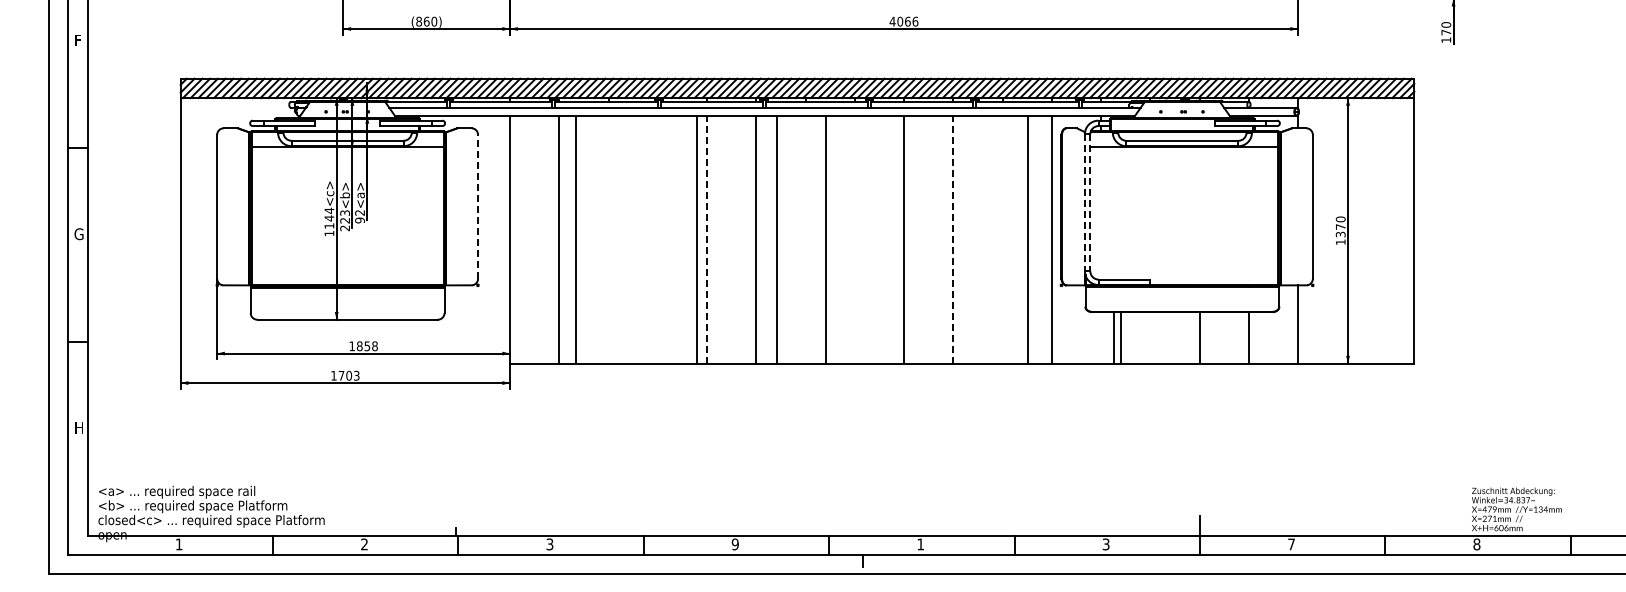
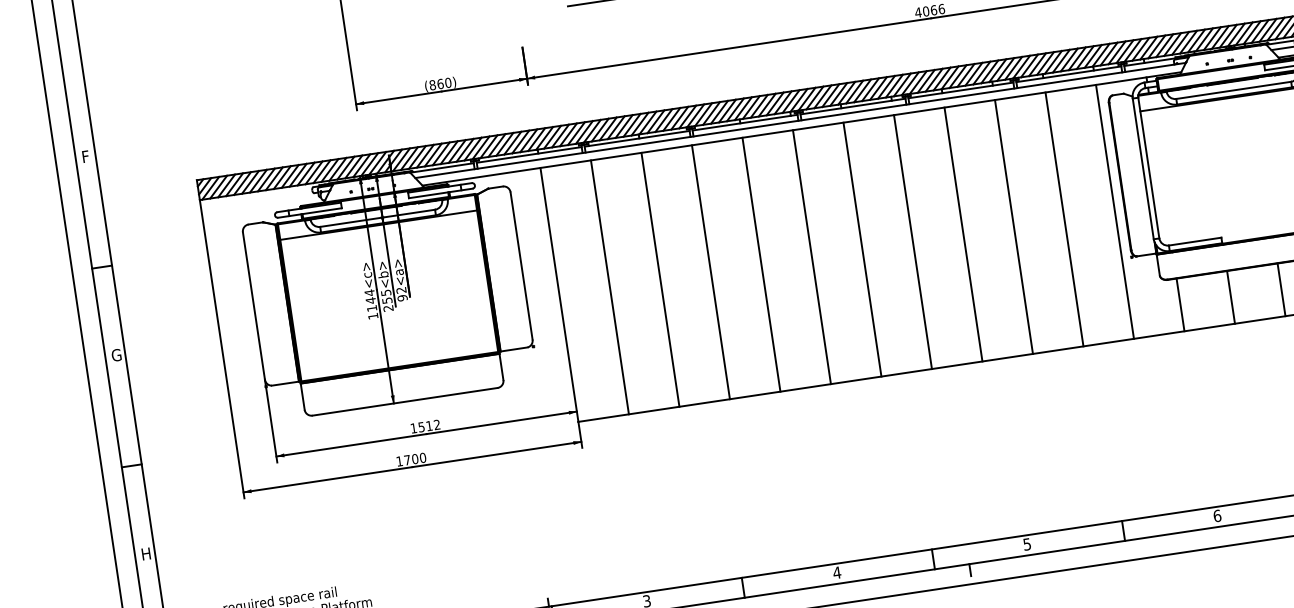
line: (1084, 202) -> (1142, 168), dashed -> solid
line: (1090, 202) -> (1148, 167), dashed -> solid
line: (478, 206) -> (521, 265), dashed -> solid
text: (345, 216) -> (387, 296), 223<b> -> 255<b>
line: (575, 239) -> (660, 279), moved
line: (696, 239) -> (710, 272), moved
line: (707, 239) -> (761, 264), dashed -> solid
line: (776, 239) -> (862, 249), moved
line: (825, 239) -> (912, 241), moved
line: (953, 239) -> (1014, 226), dashed -> solid
line: (1027, 239) -> (1064, 219), moved
line: (1114, 337) -> (1231, 296), moved
line: (1121, 337) -> (1180, 304), moved
text: (366, 346) -> (428, 426), 1858 -> 1512
text: (356, 375) -> (422, 457), 1703 -> 1700
text: (735, 544) -> (837, 572), 9 -> 4
text: (920, 544) -> (1027, 544), 1 -> 5
text: (1105, 544) -> (1216, 516), 3 -> 6

